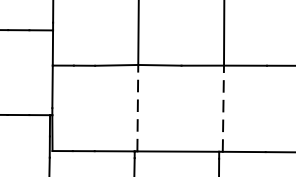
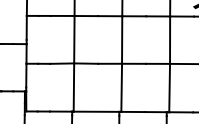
line: (137, 108) -> (73, 87), dashed -> solid
line: (223, 108) -> (121, 87), dashed -> solid

